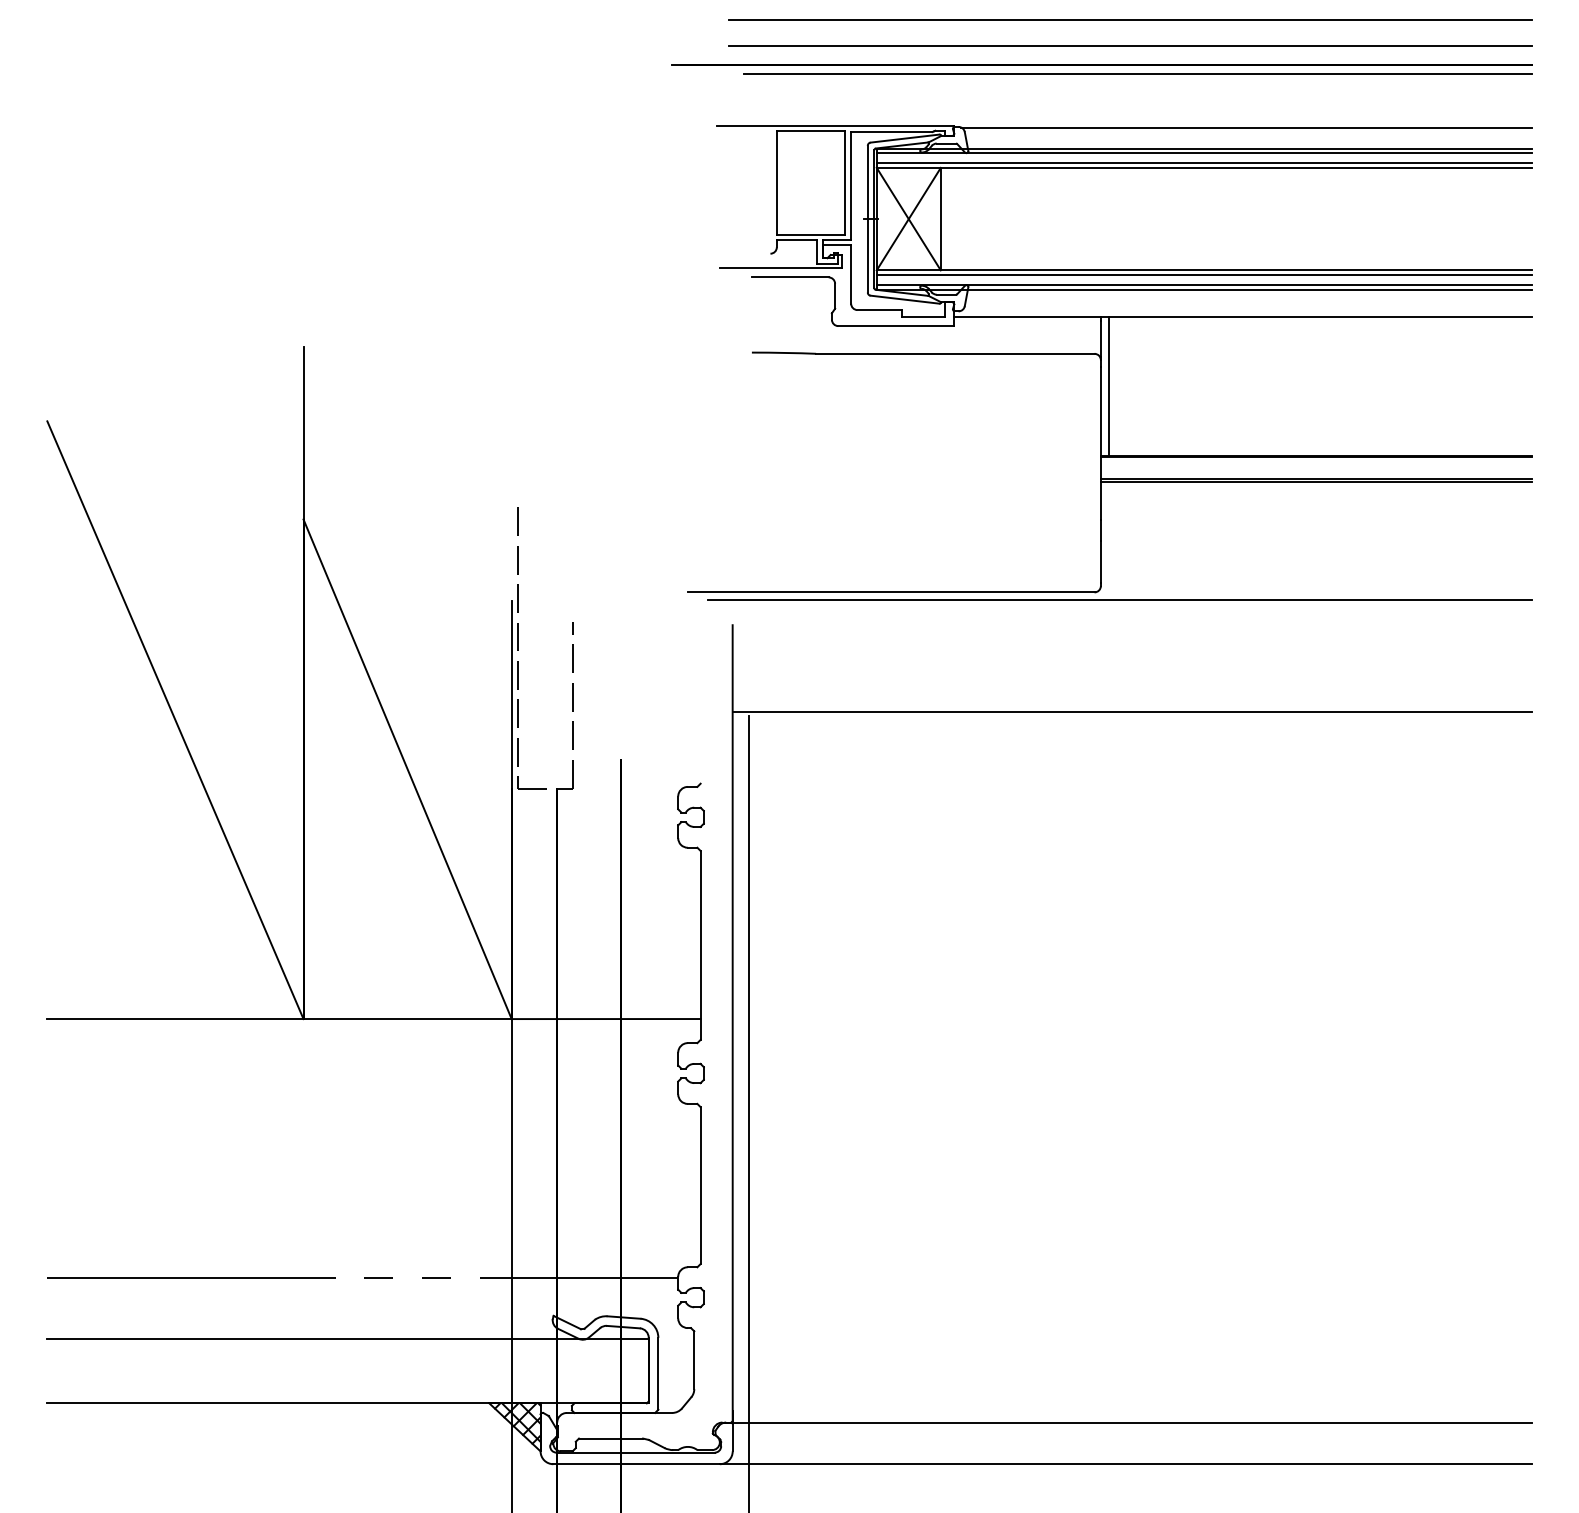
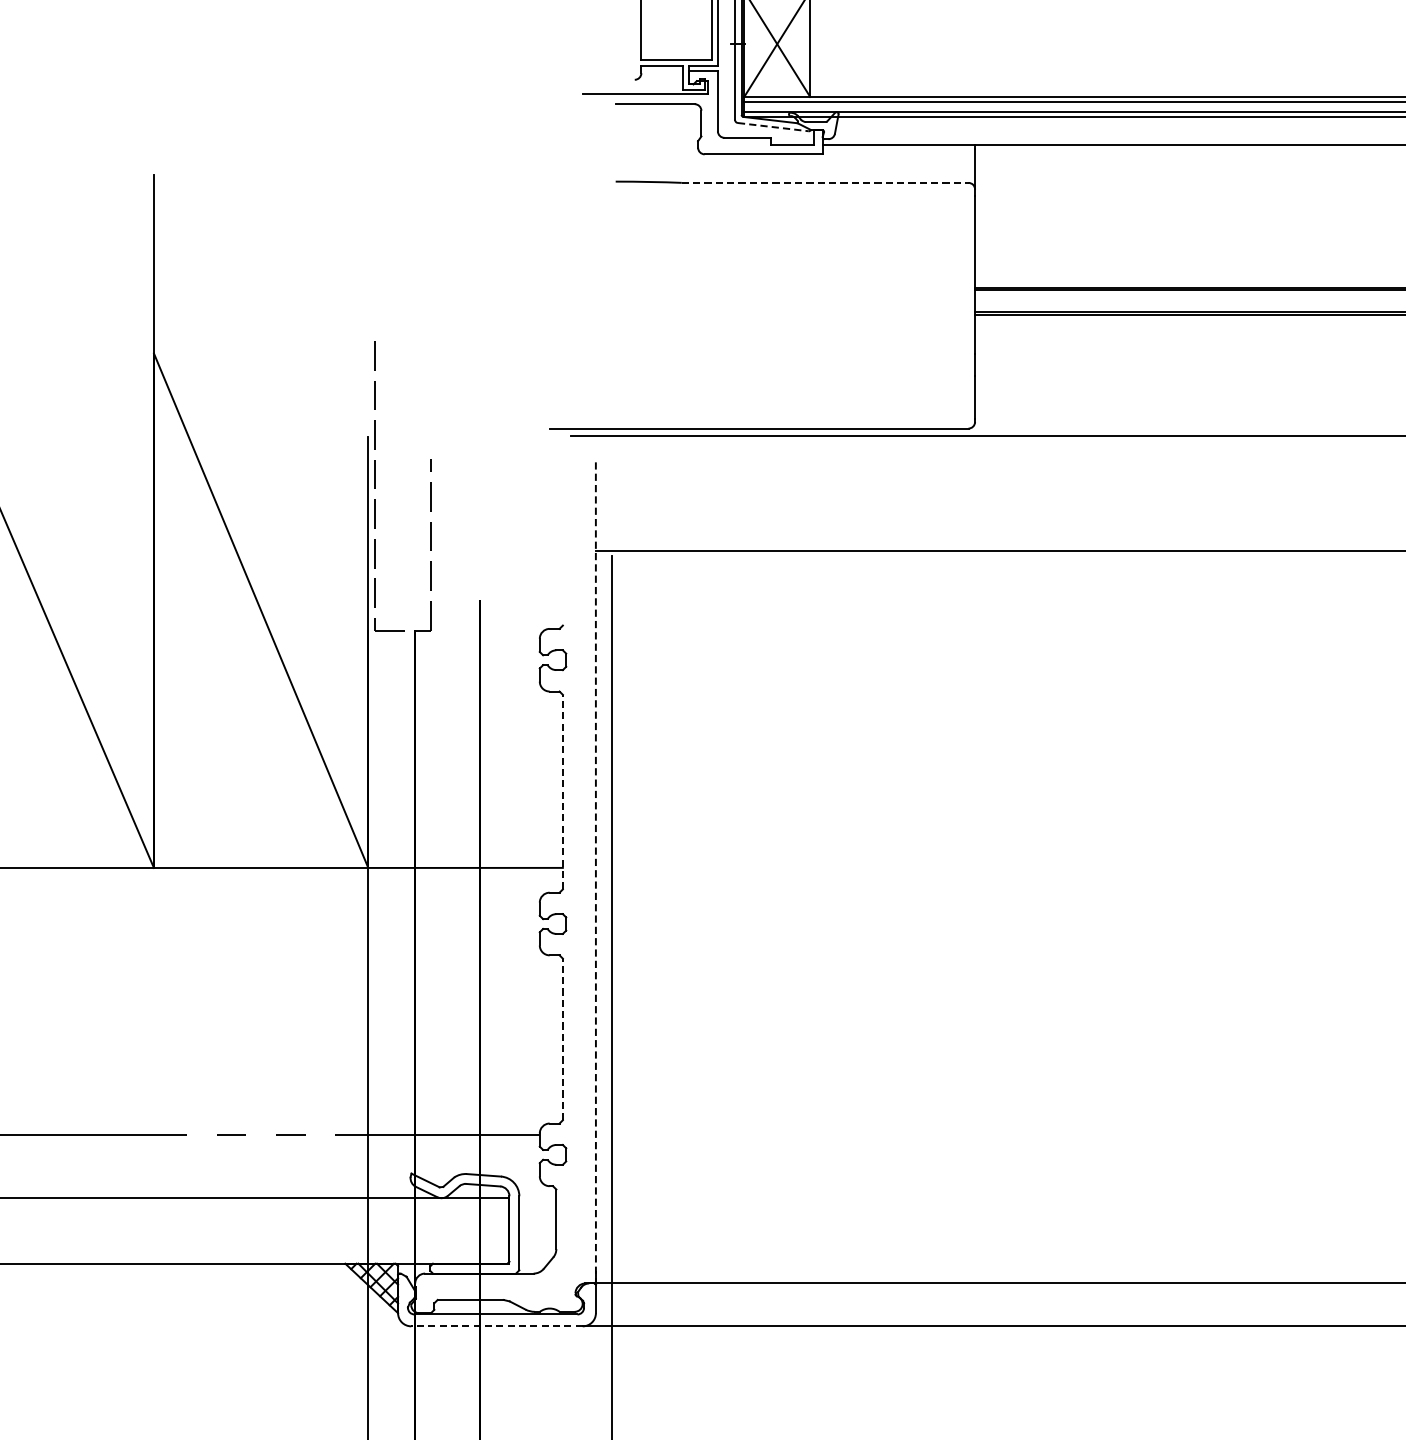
line: (905, 299) -> (773, 126), solid -> dashed
line: (955, 353) -> (825, 182), solid -> dashed
line: (1108, 386) -> (982, 216), removed
line: (700, 944) -> (562, 791), solid -> dashed
line: (732, 1023) -> (595, 872), solid -> dashed
line: (700, 1185) -> (562, 1039), solid -> dashed
line: (636, 1464) -> (496, 1326), solid -> dashed

